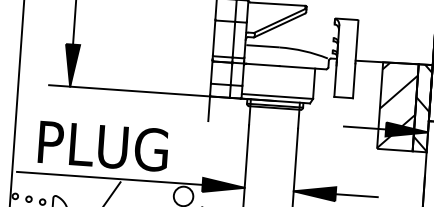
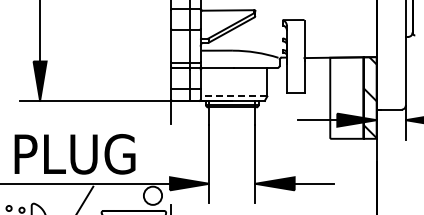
line: (276, 96) -> (233, 96), solid -> dashed
hatch: (397, 105) -> (346, 97), removed

